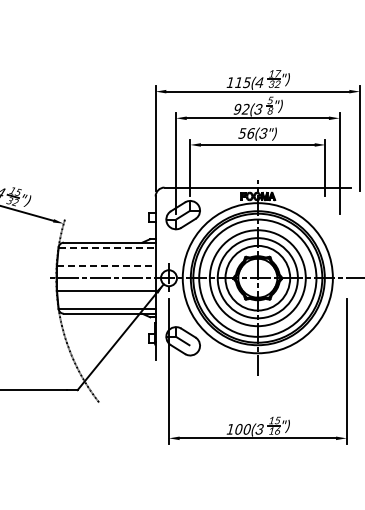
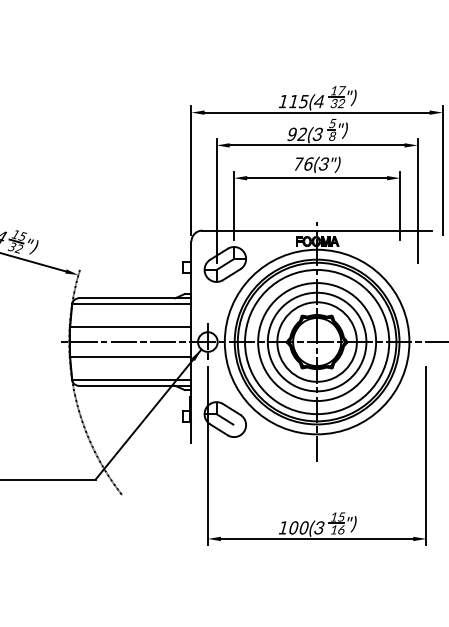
text: (242, 133) -> (298, 164), 56 -> 76
line: (107, 247) -> (132, 304), dashed -> solid
line: (106, 265) -> (131, 326), dashed -> solid

